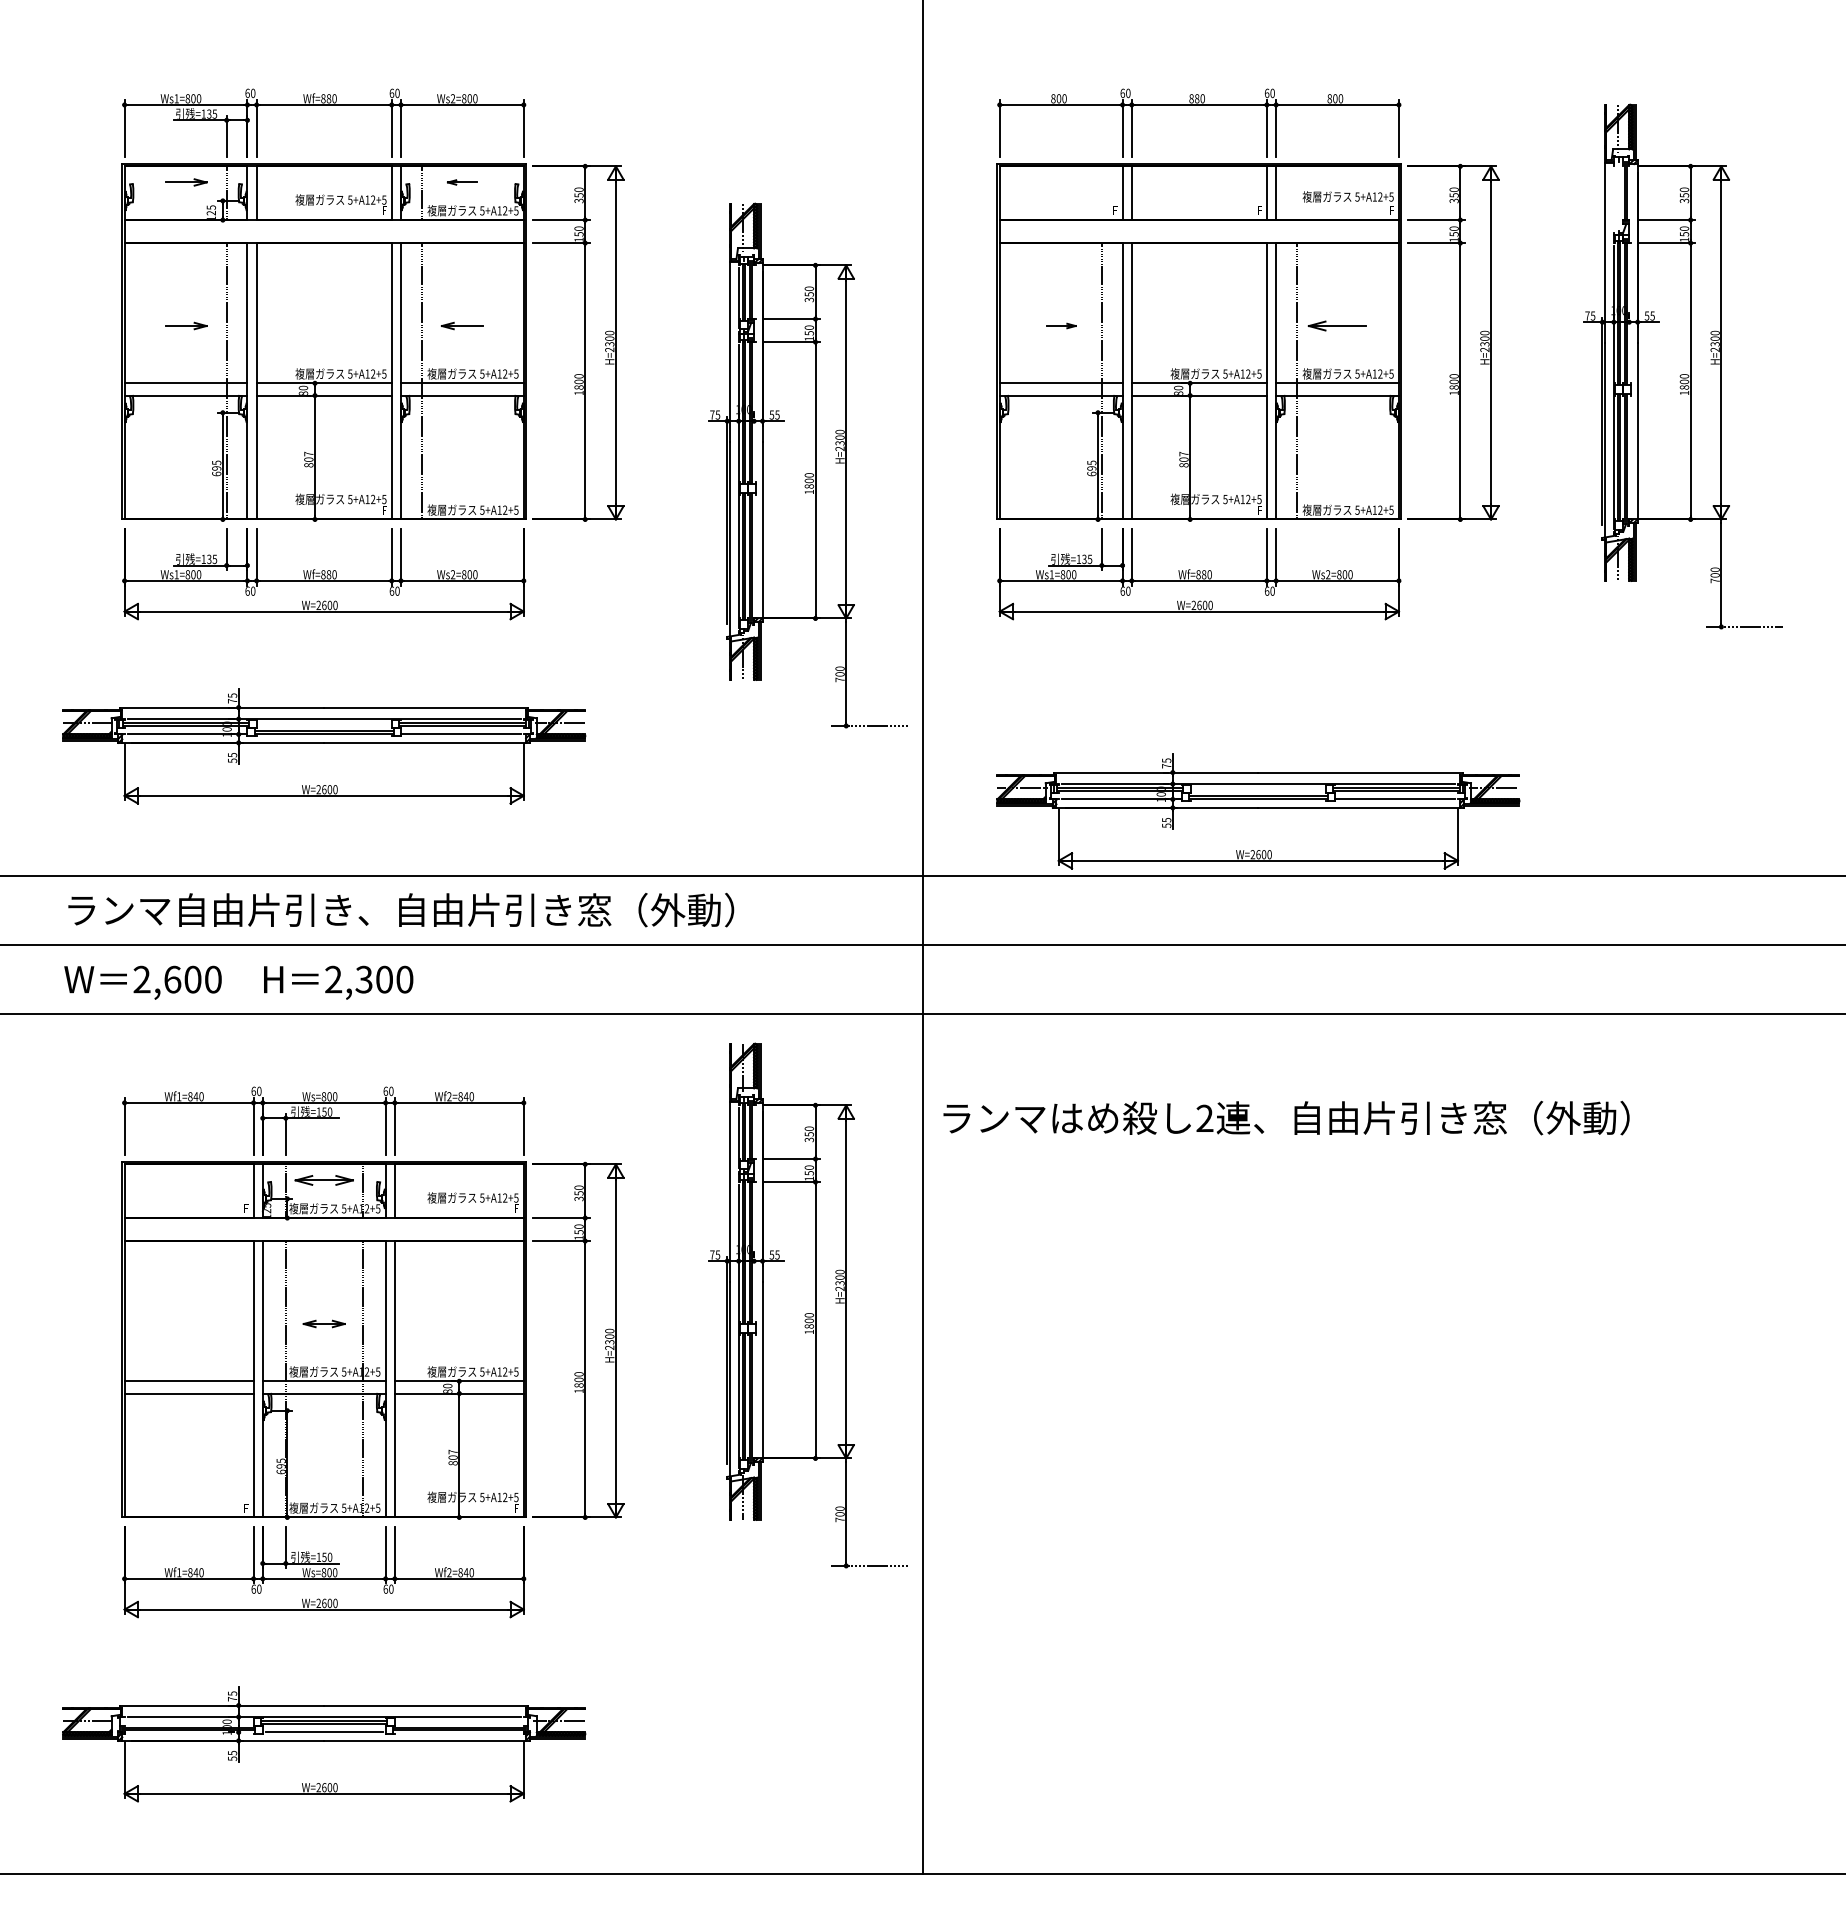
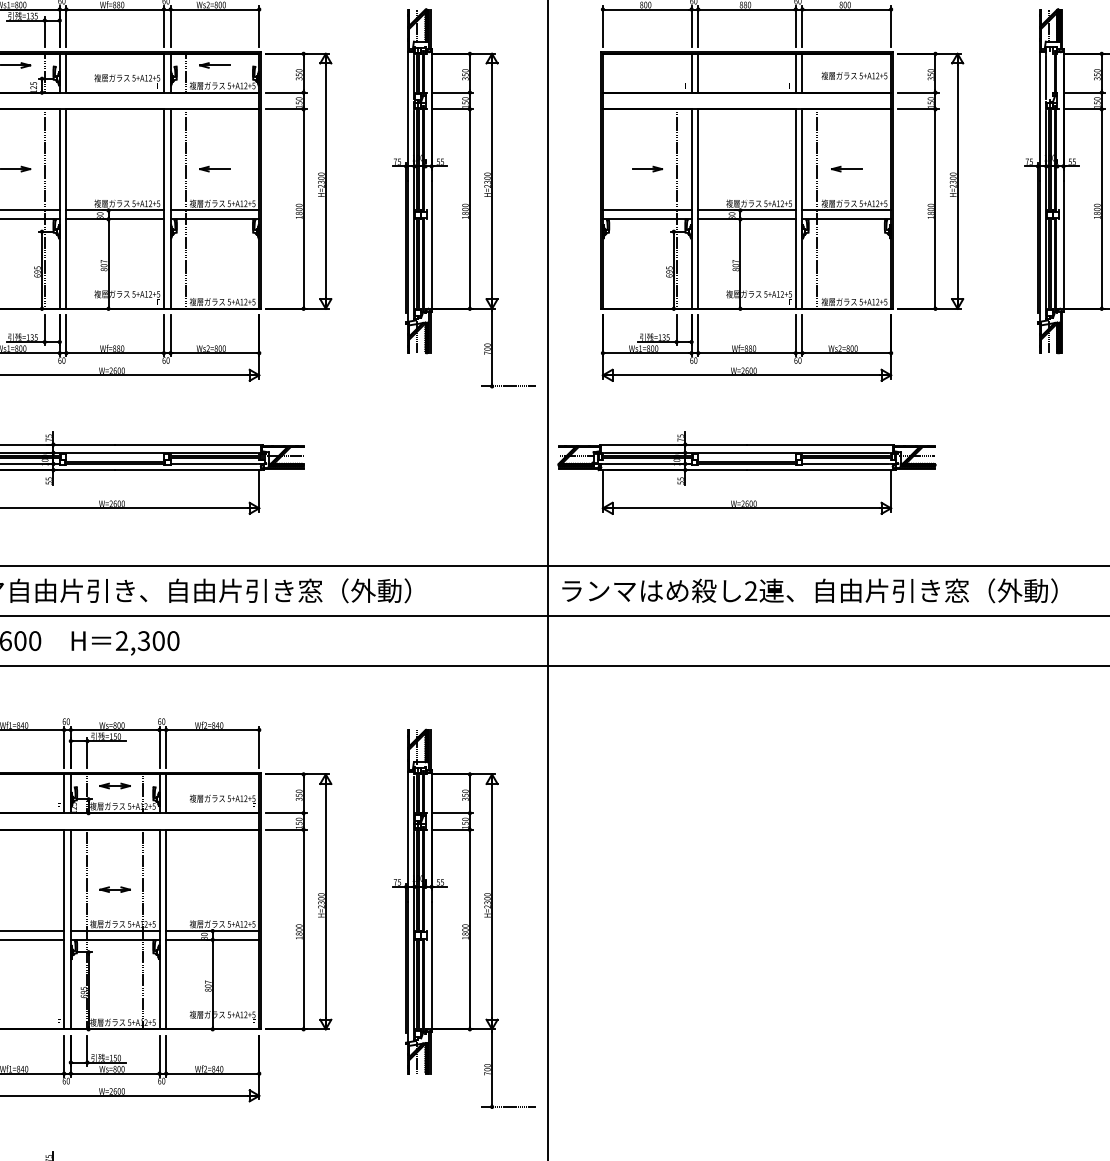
part: (461, 182) -> (214, 65), size x1.43
line: (1613, 199) -> (1046, 77), added
part: (1061, 325) -> (647, 168), size x1.43
part: (1337, 325) -> (846, 168), size x0.71
part: (807, 465) -> (464, 198), moved
part: (1258, 811) -> (747, 472), moved
text: (1286, 1117) -> (809, 590), moved
part: (323, 1180) -> (114, 786), size x0.71
part: (807, 1305) -> (464, 918), moved

